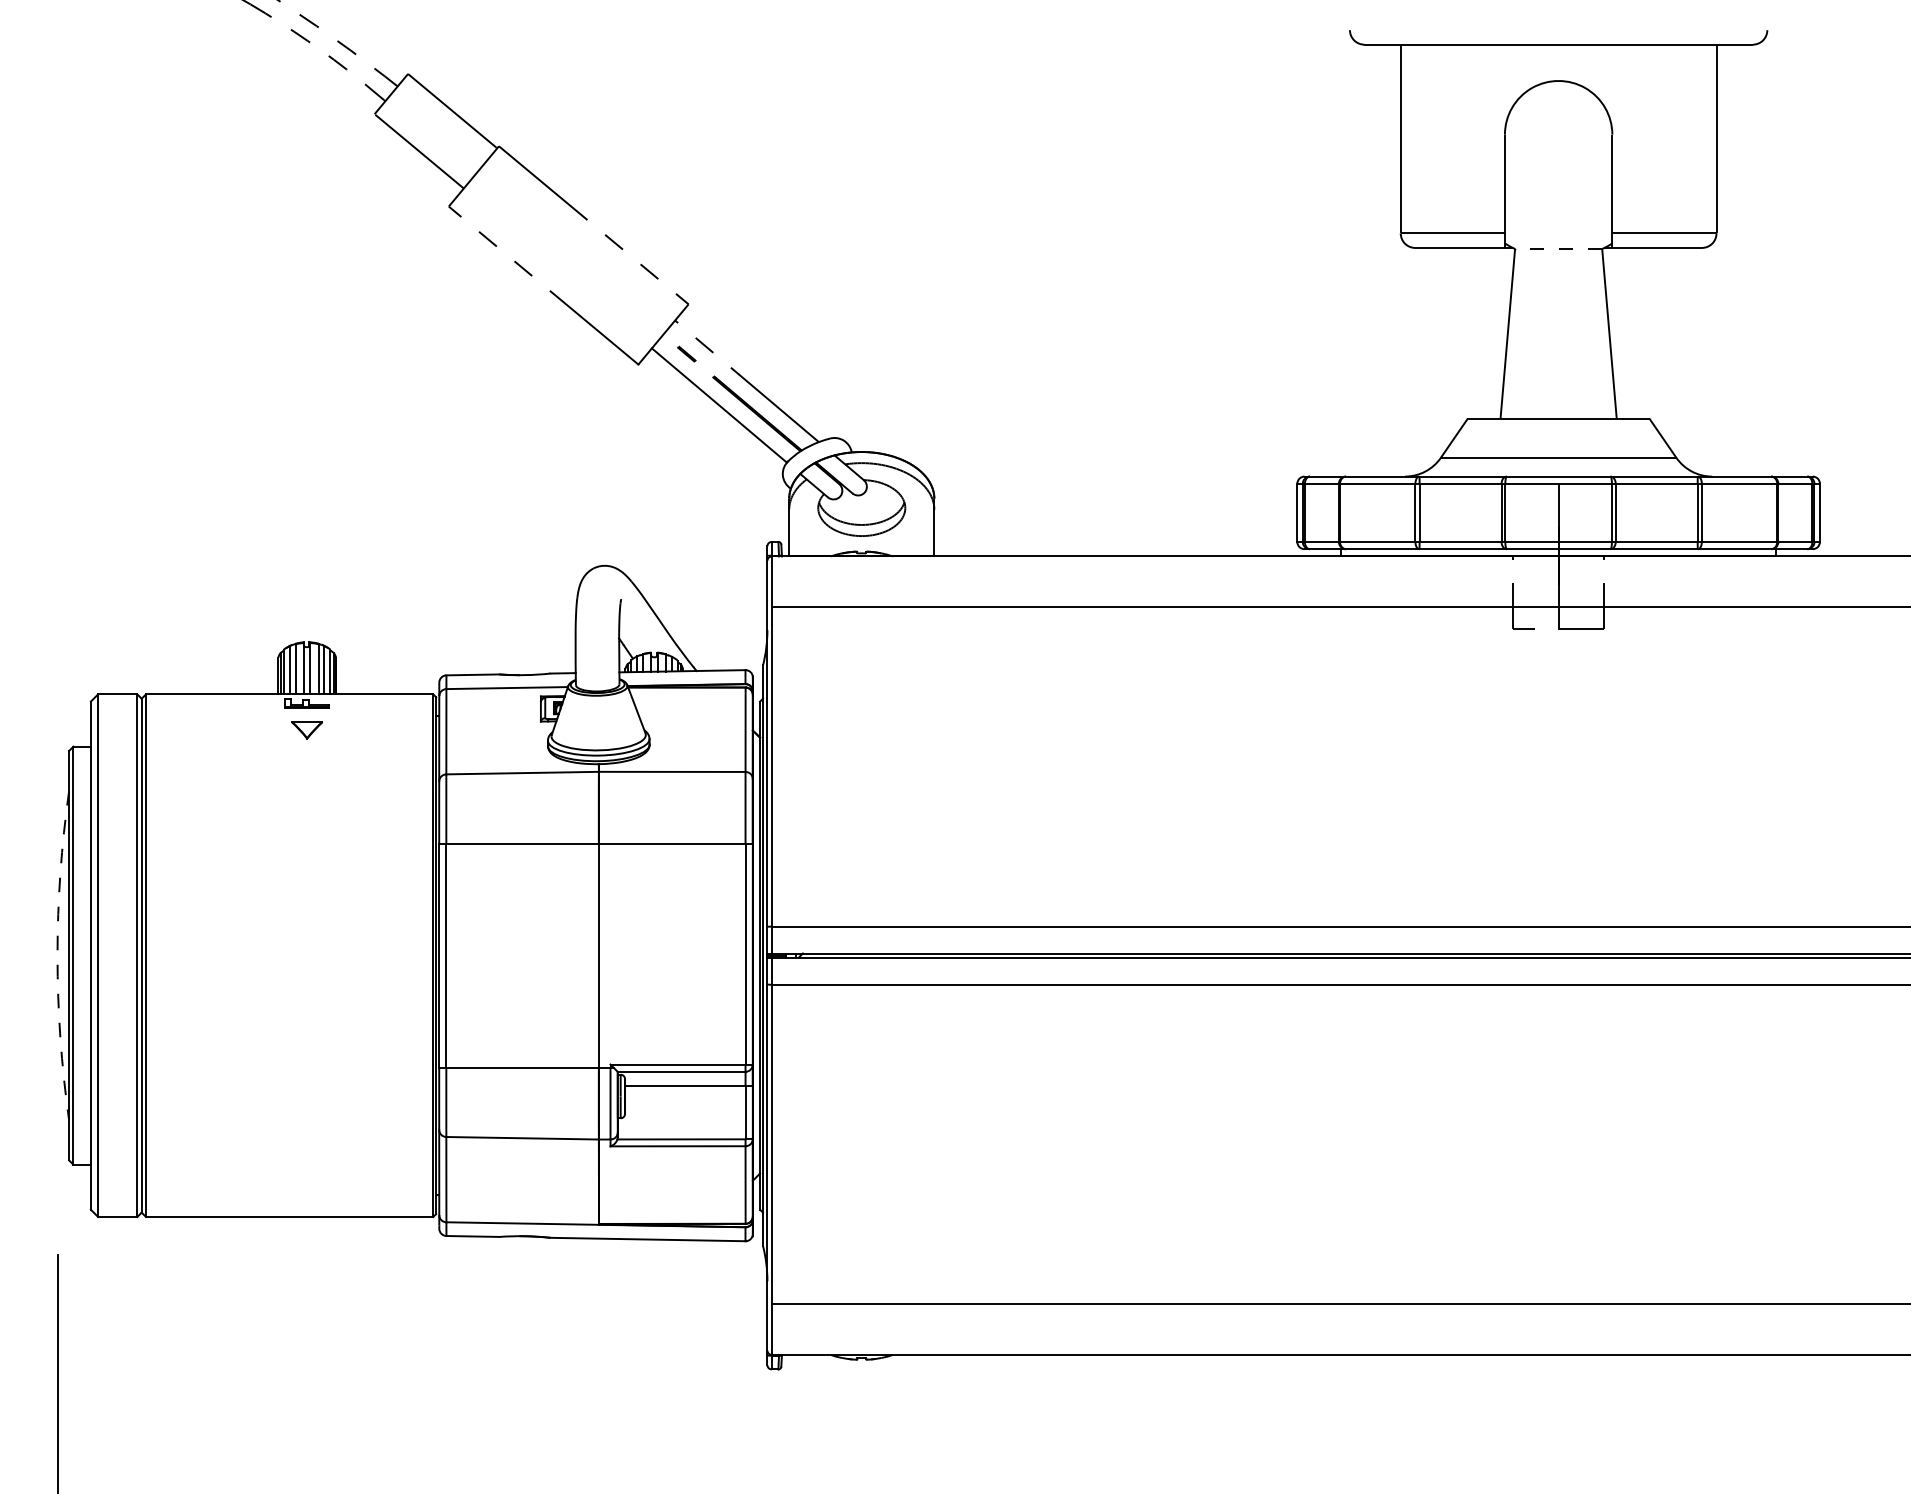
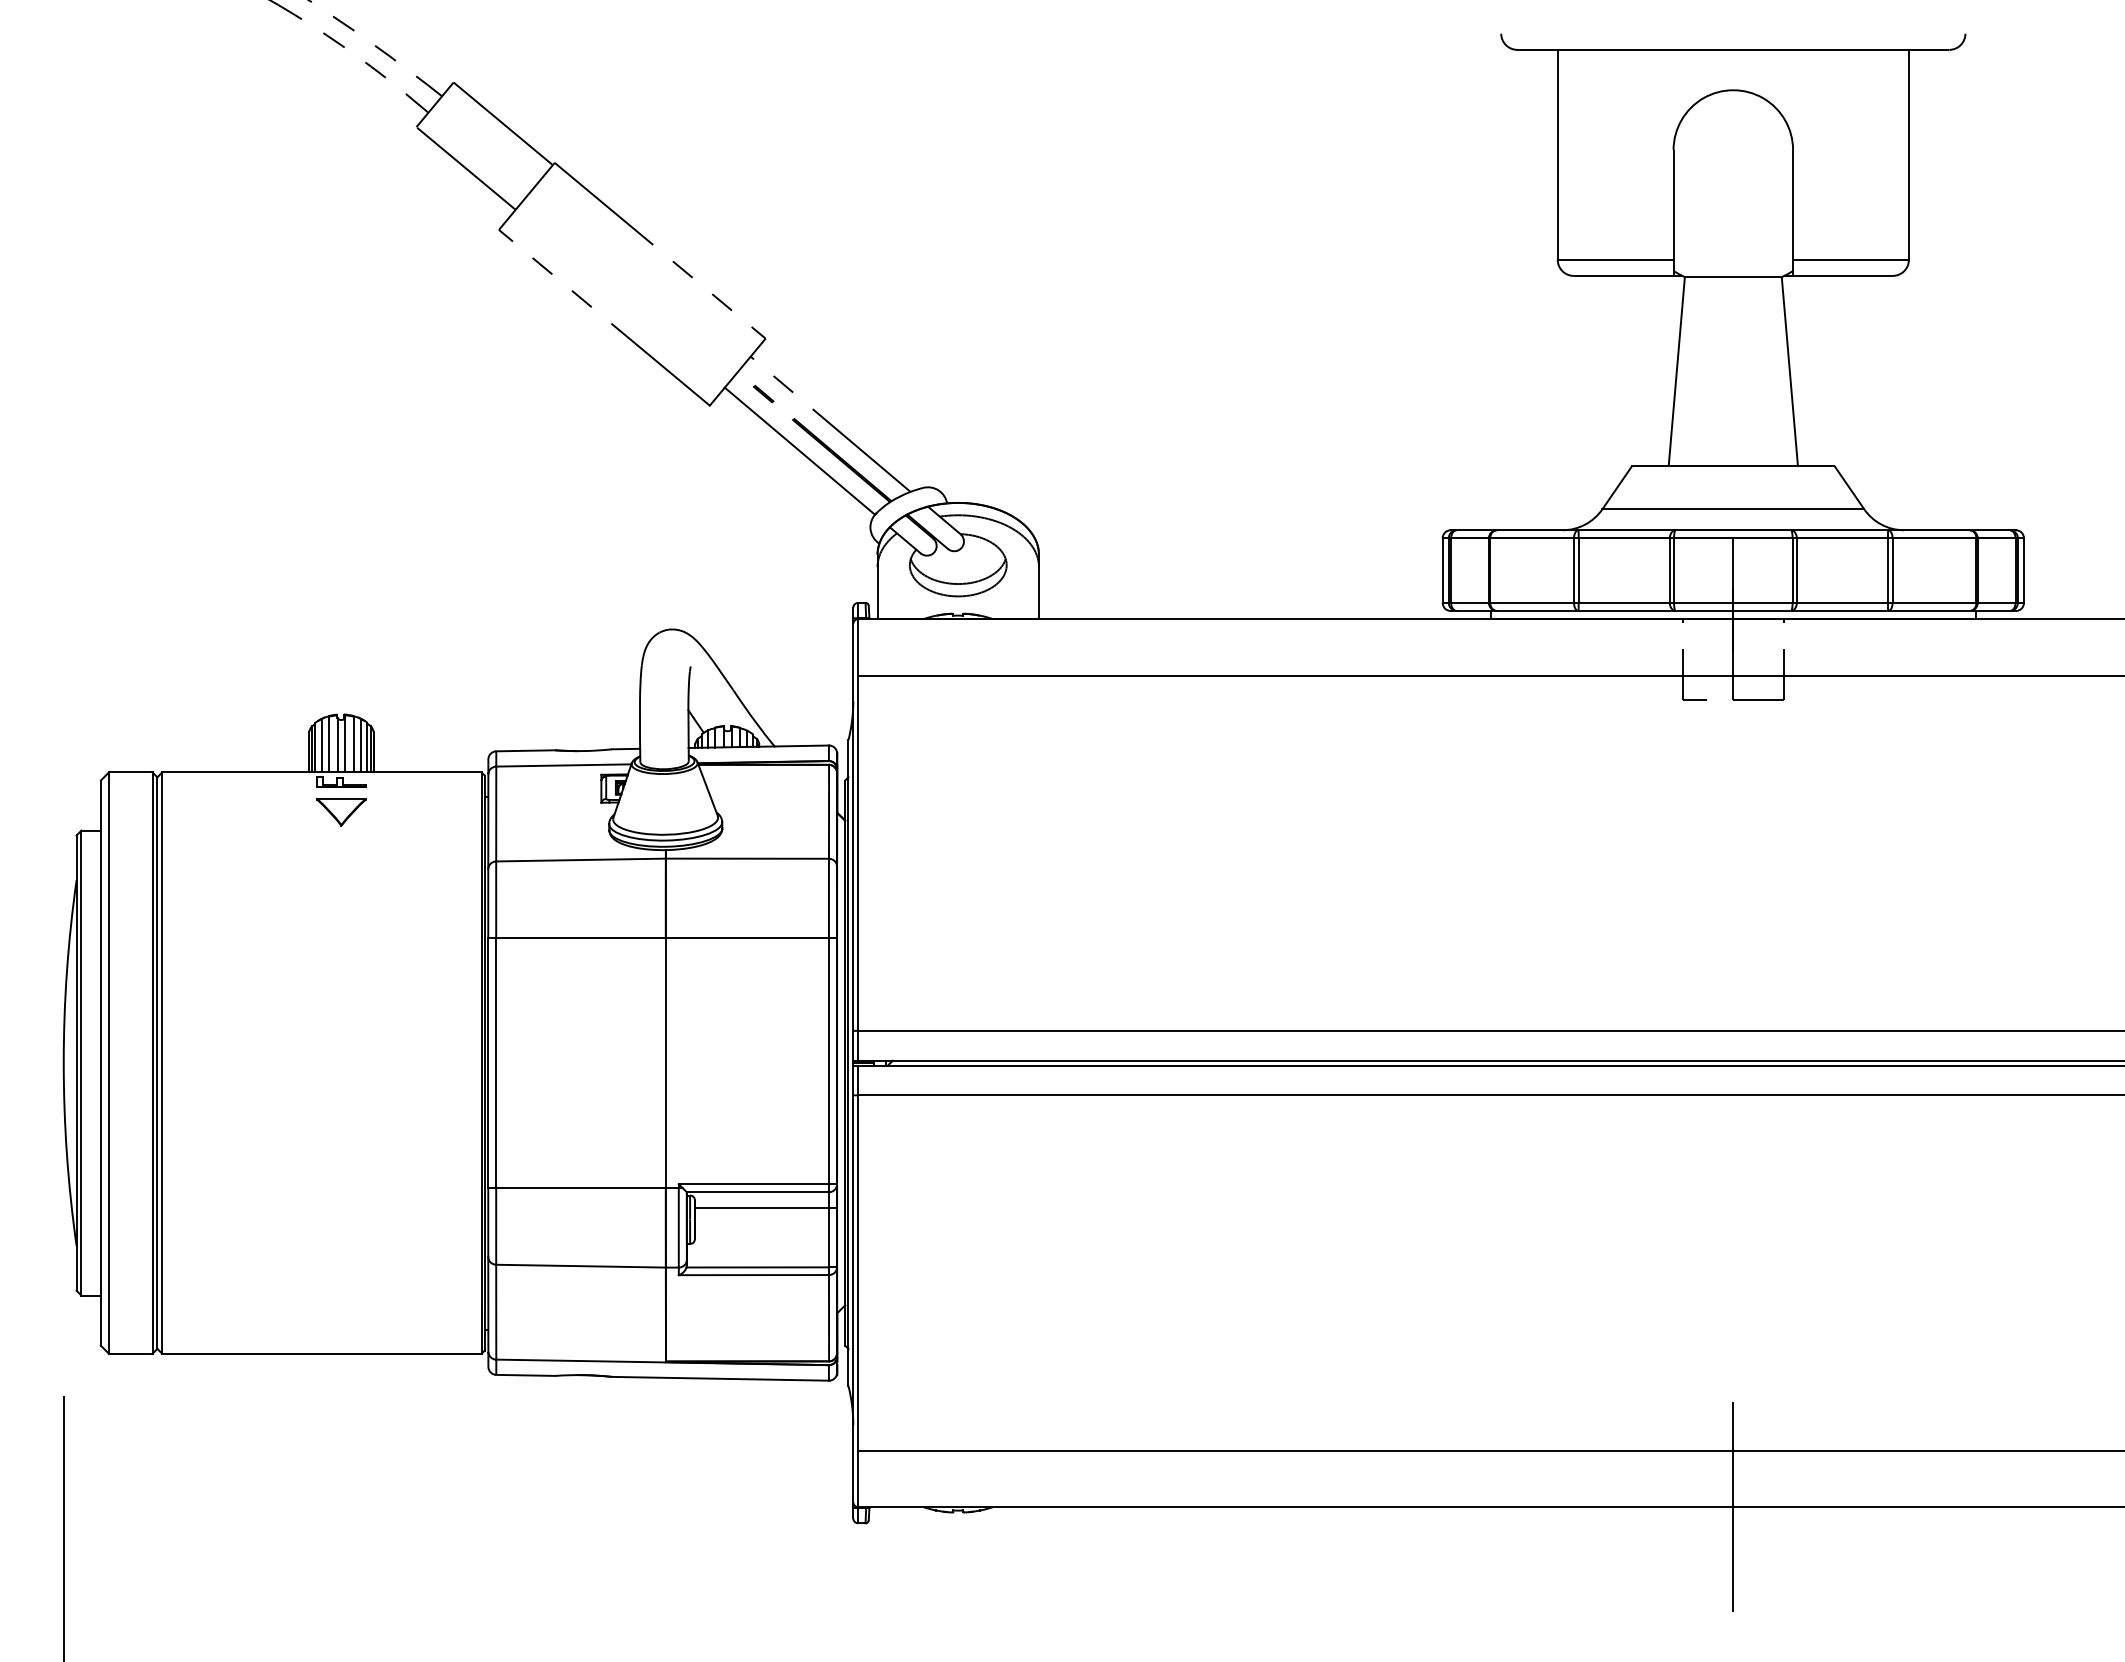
line: (1557, 249) -> (1732, 277), dashed -> solid
part: (307, 730) -> (341, 812), size x1.43
arc: (57, 956) -> (63, 1063), dashed -> solid
line: (1558, 1355) -> (1733, 1507), added

